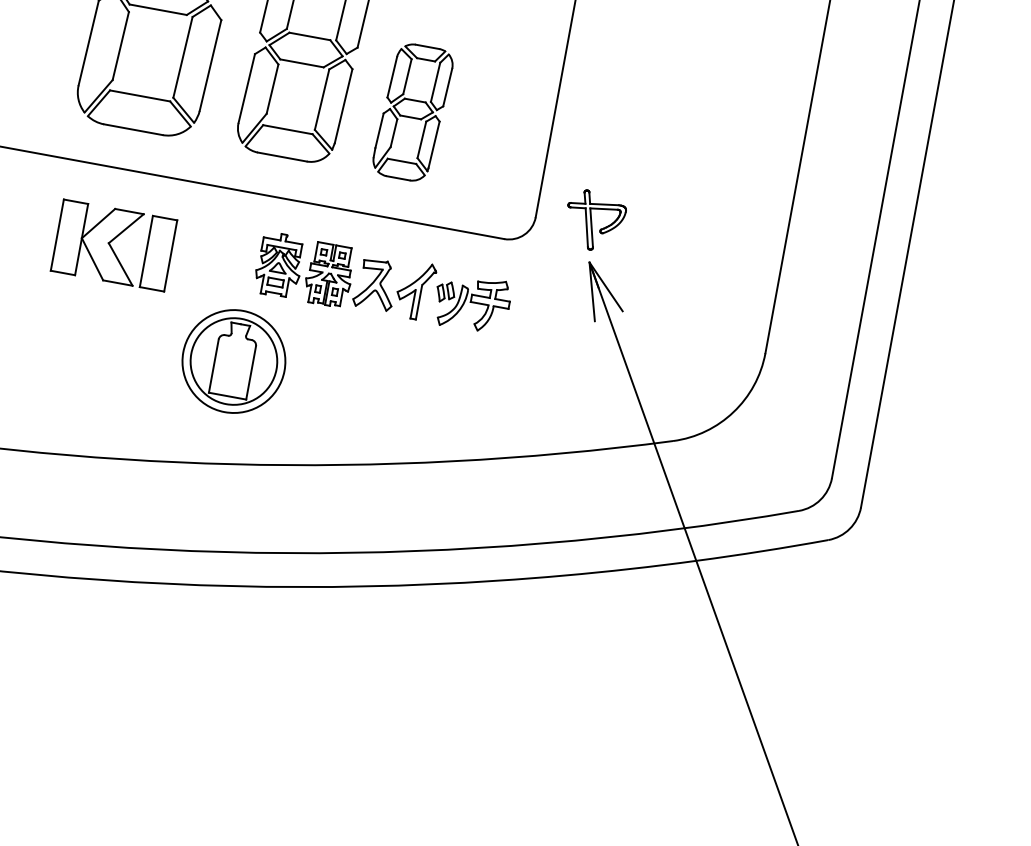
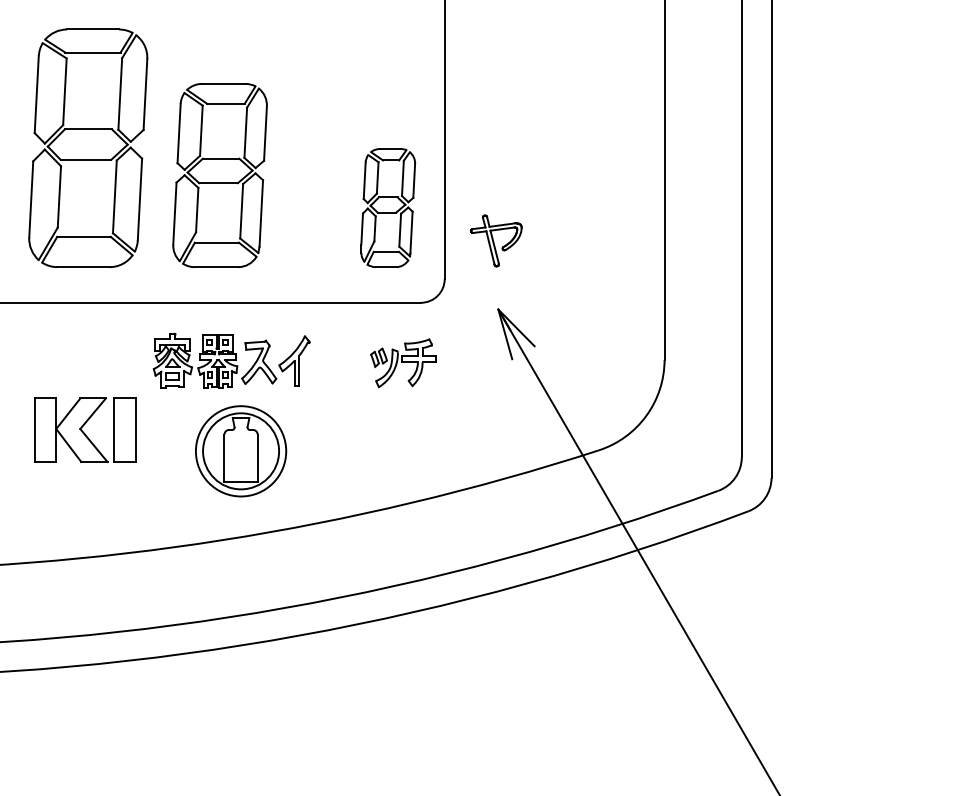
part: (413, 112) -> (388, 207), moved
part: (595, 220) -> (496, 240), moved
part: (114, 245) -> (85, 430), moved
part: (345, 276) -> (231, 360), moved
part: (234, 361) -> (241, 451), moved

